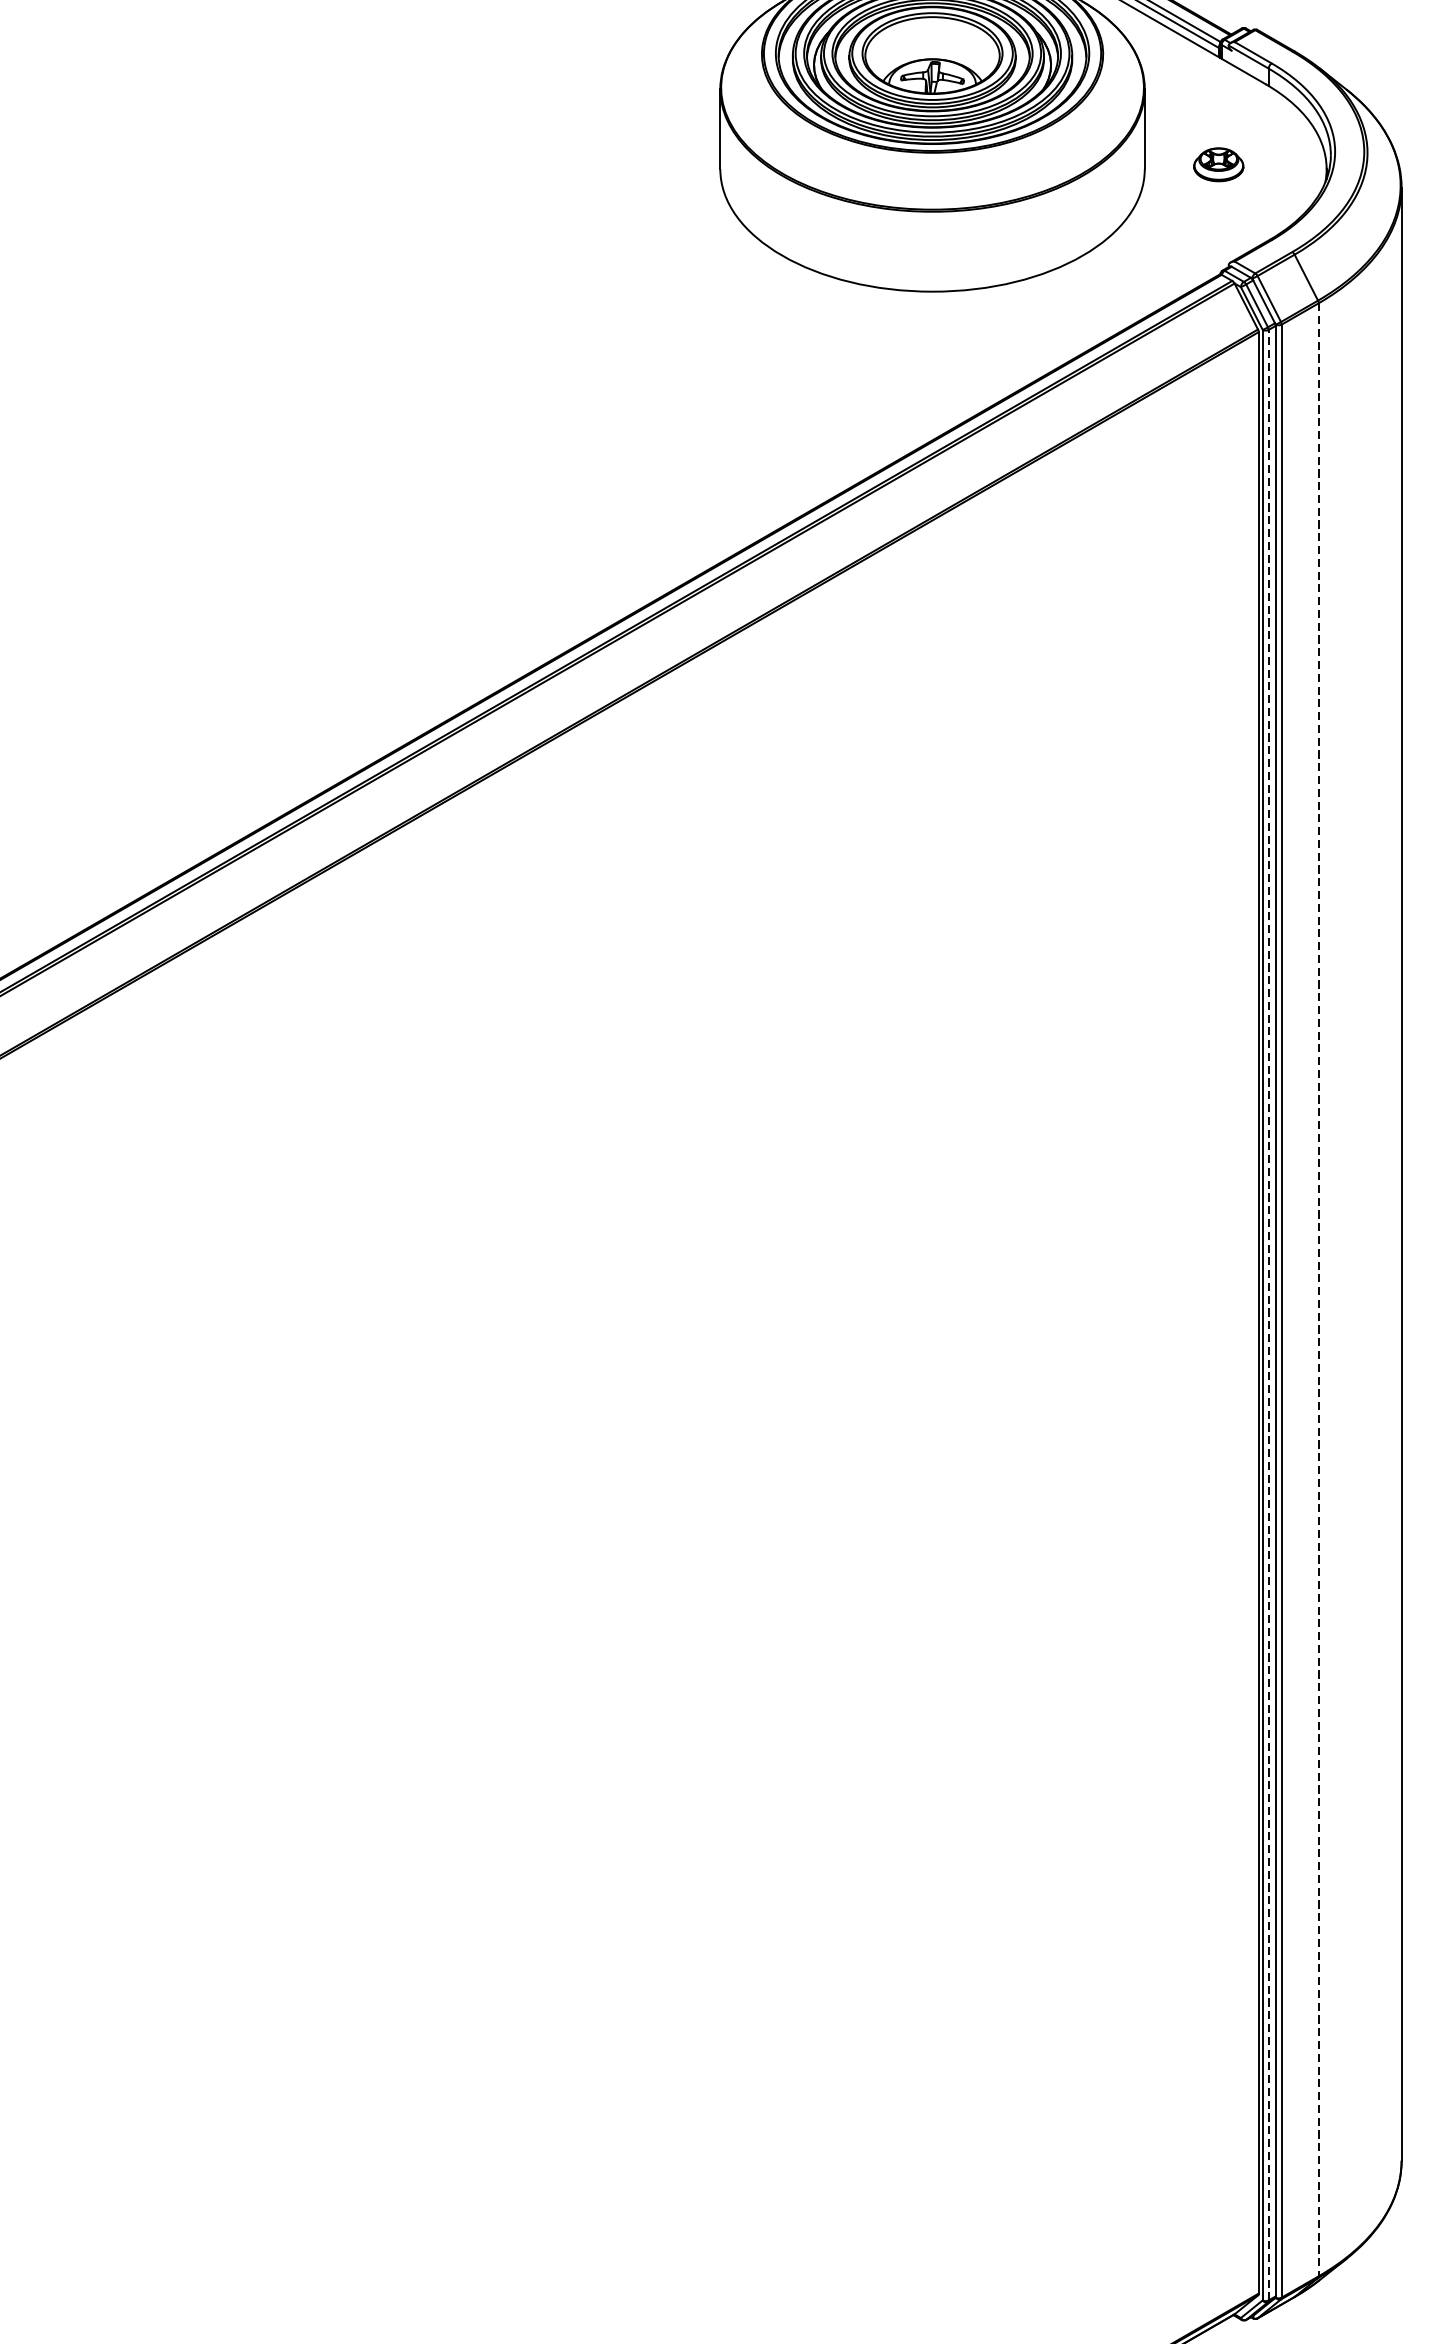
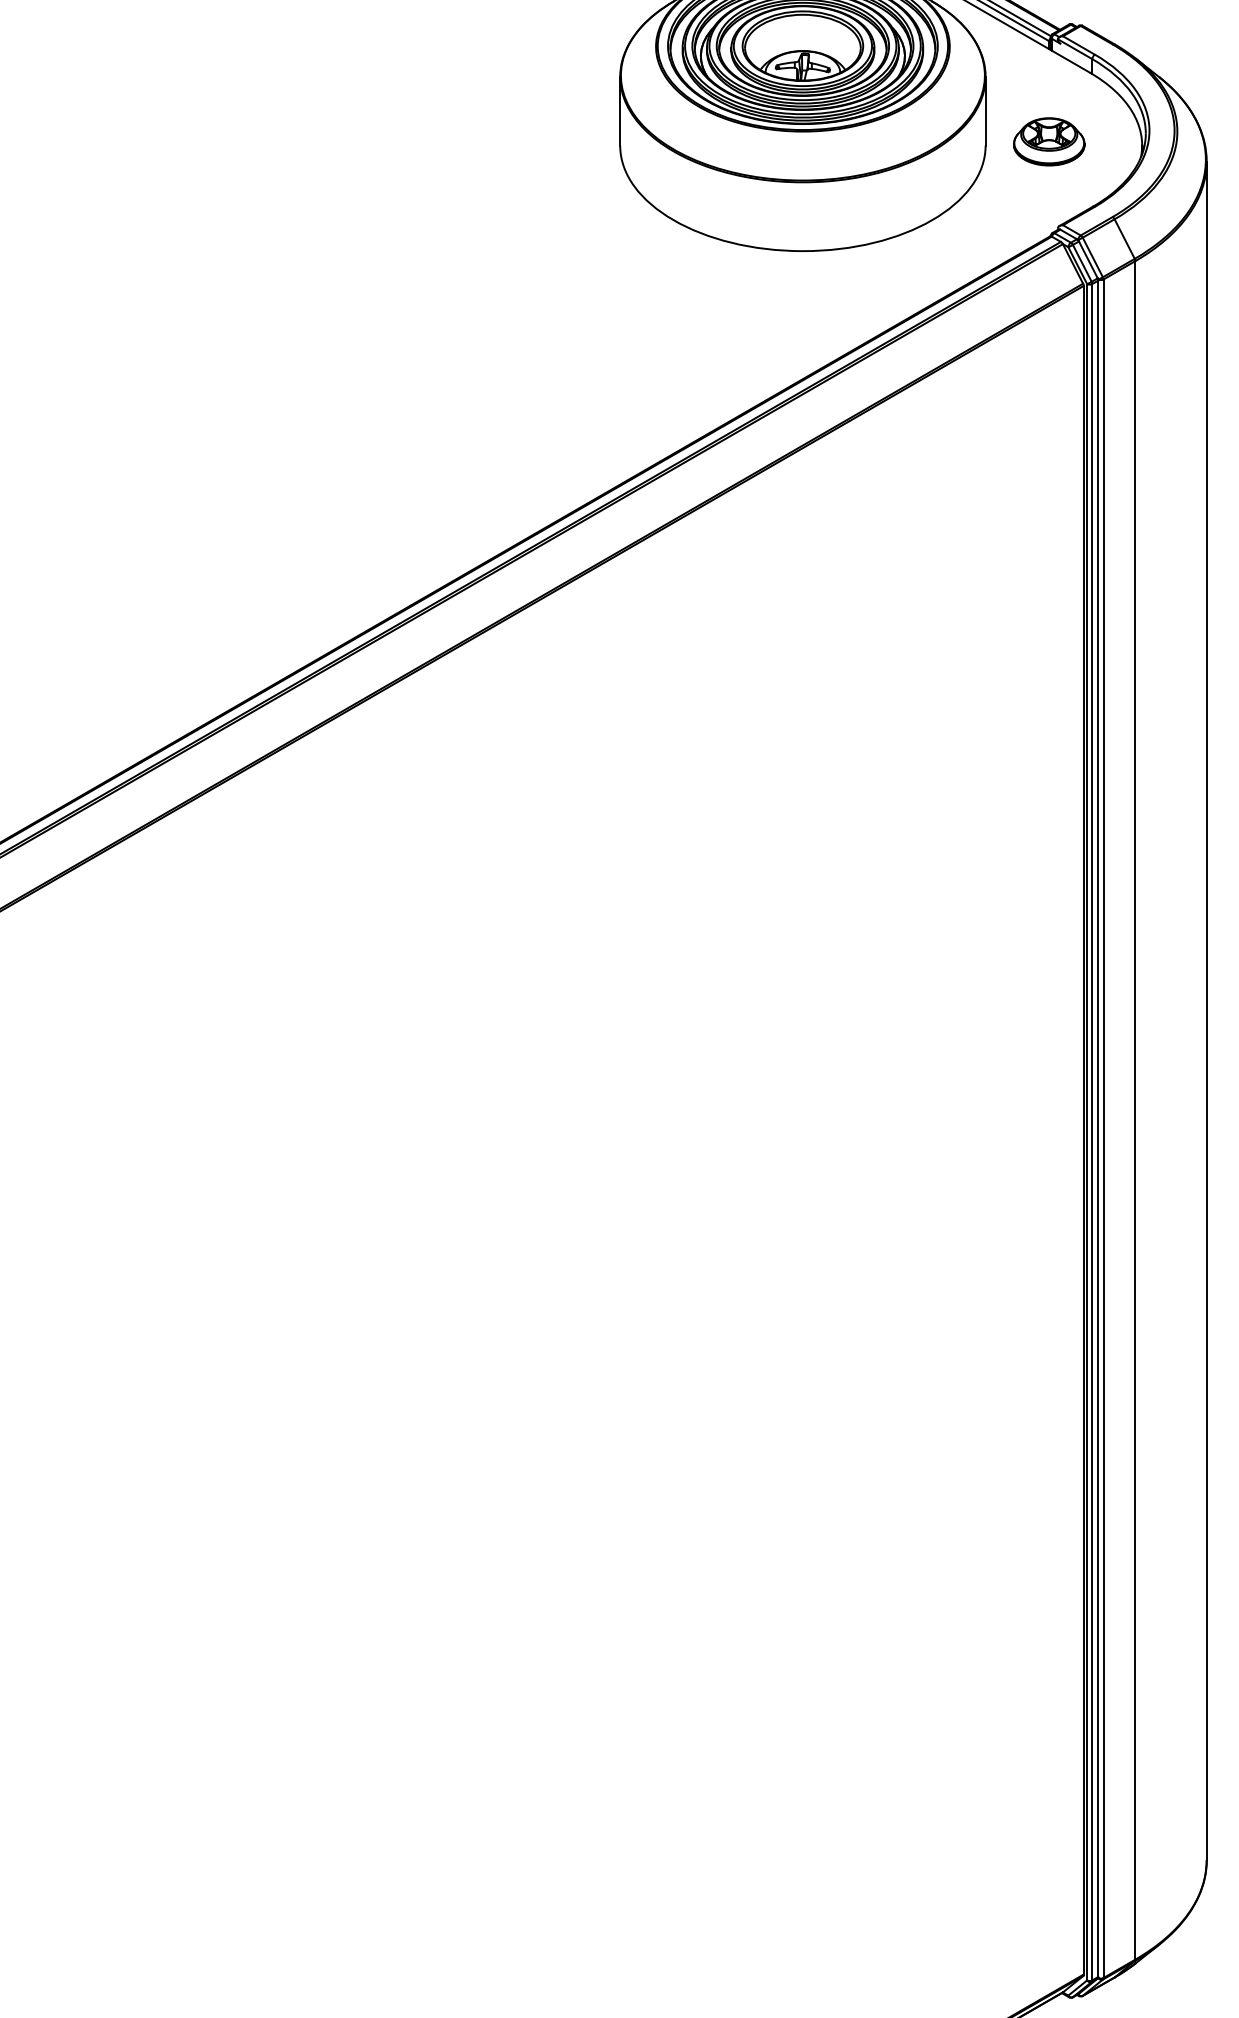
part: (1218, 164) -> (1049, 141), size x1.67
line: (1318, 1289) -> (1135, 1110), dashed -> solid
line: (1268, 1314) -> (1092, 1131), dashed -> solid

